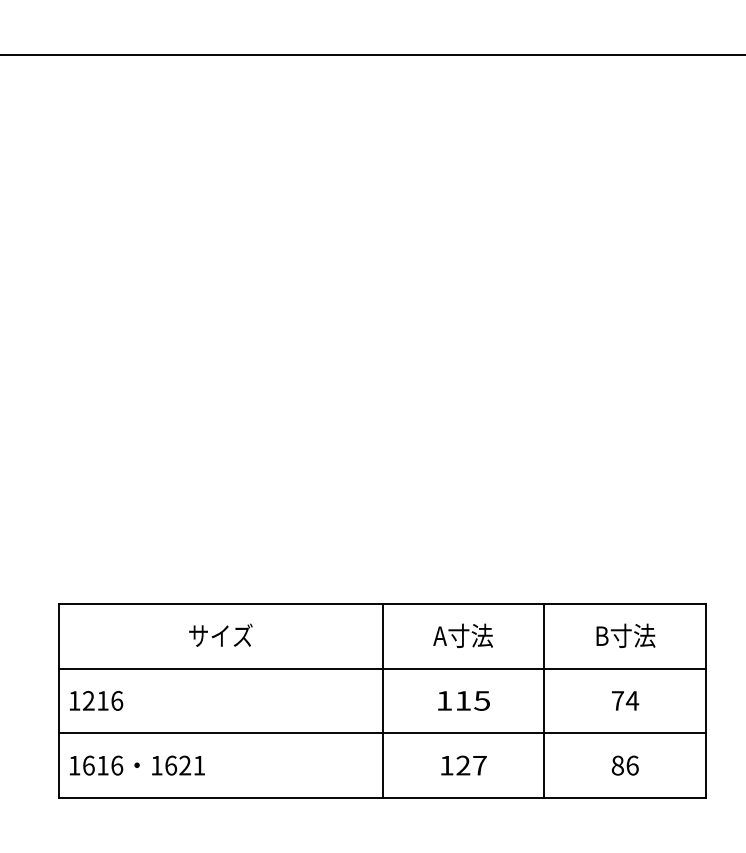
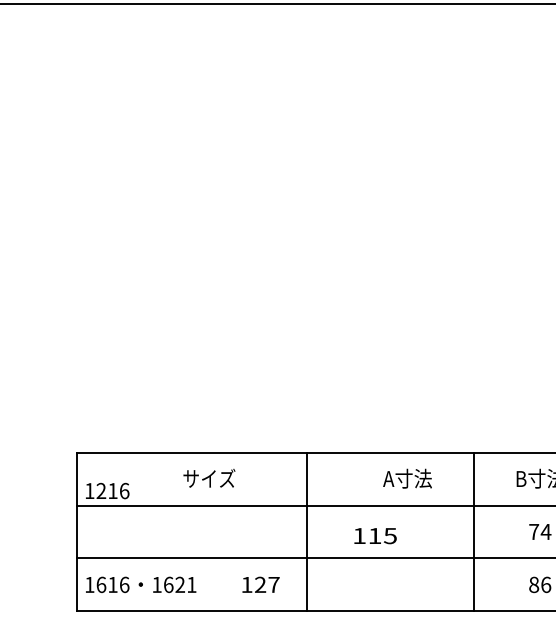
text: (96, 700) -> (107, 490), moved
line: (382, 700) -> (307, 531), moved
text: (463, 700) -> (375, 535), moved
text: (463, 765) -> (260, 584), moved

